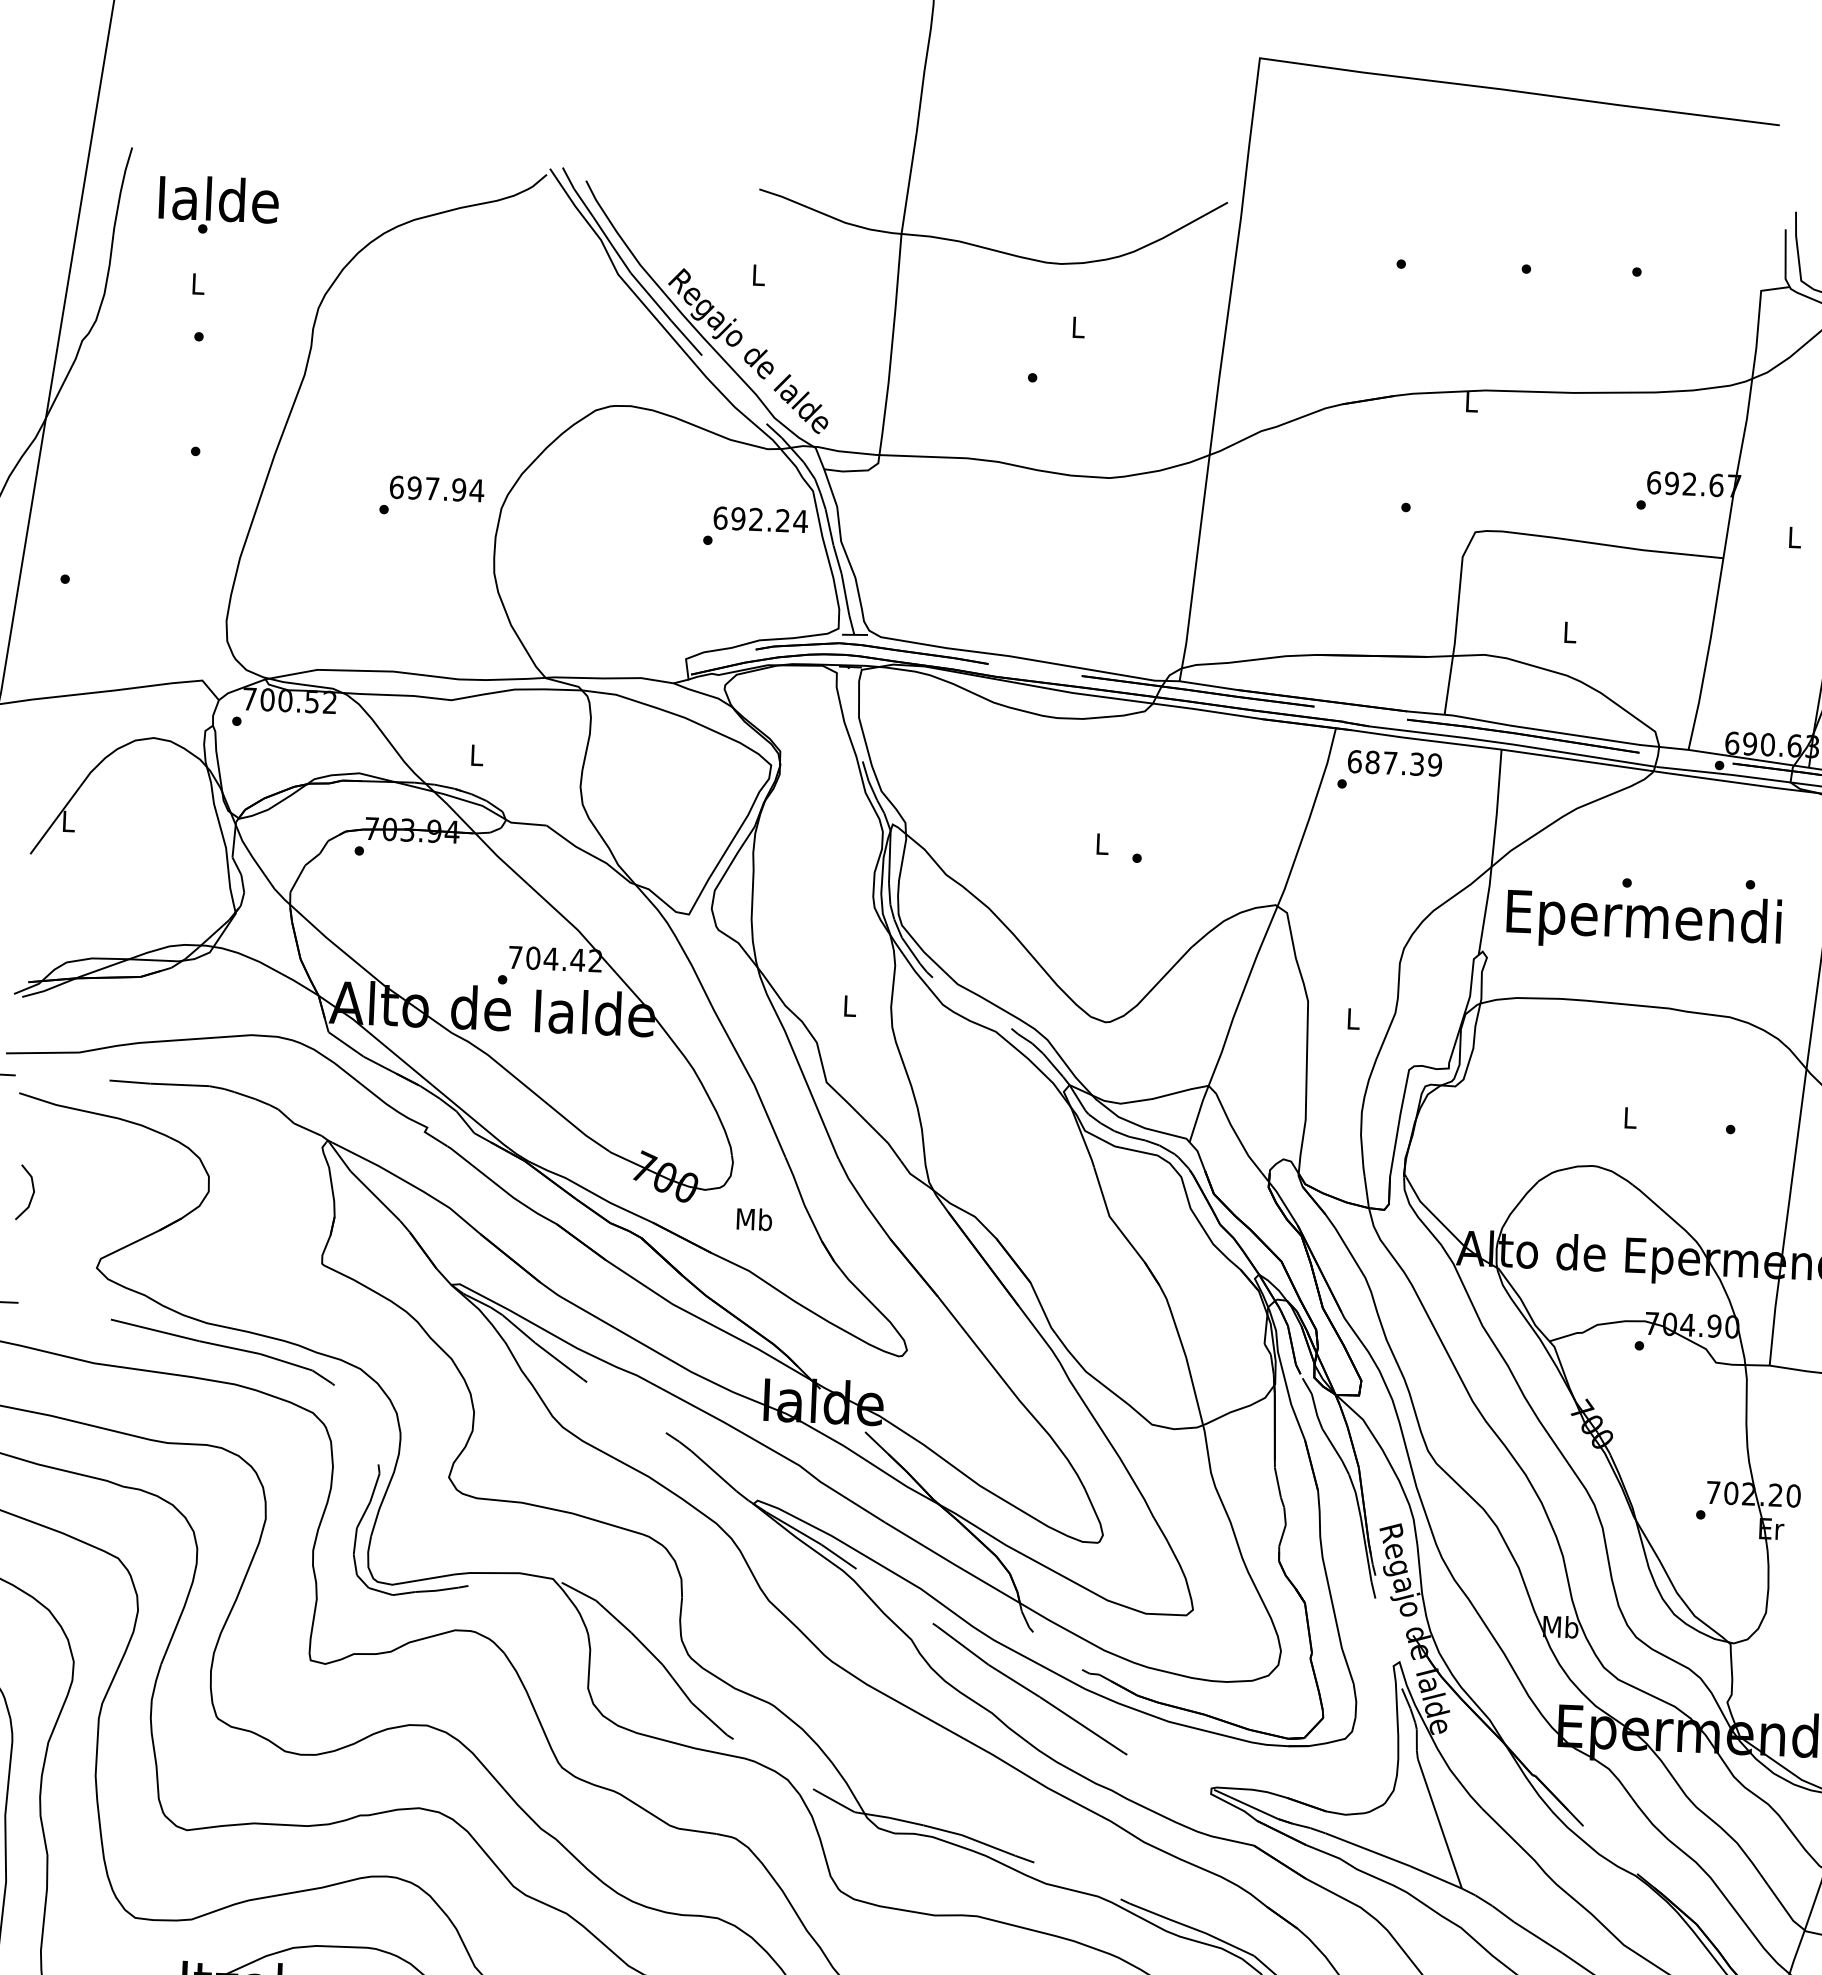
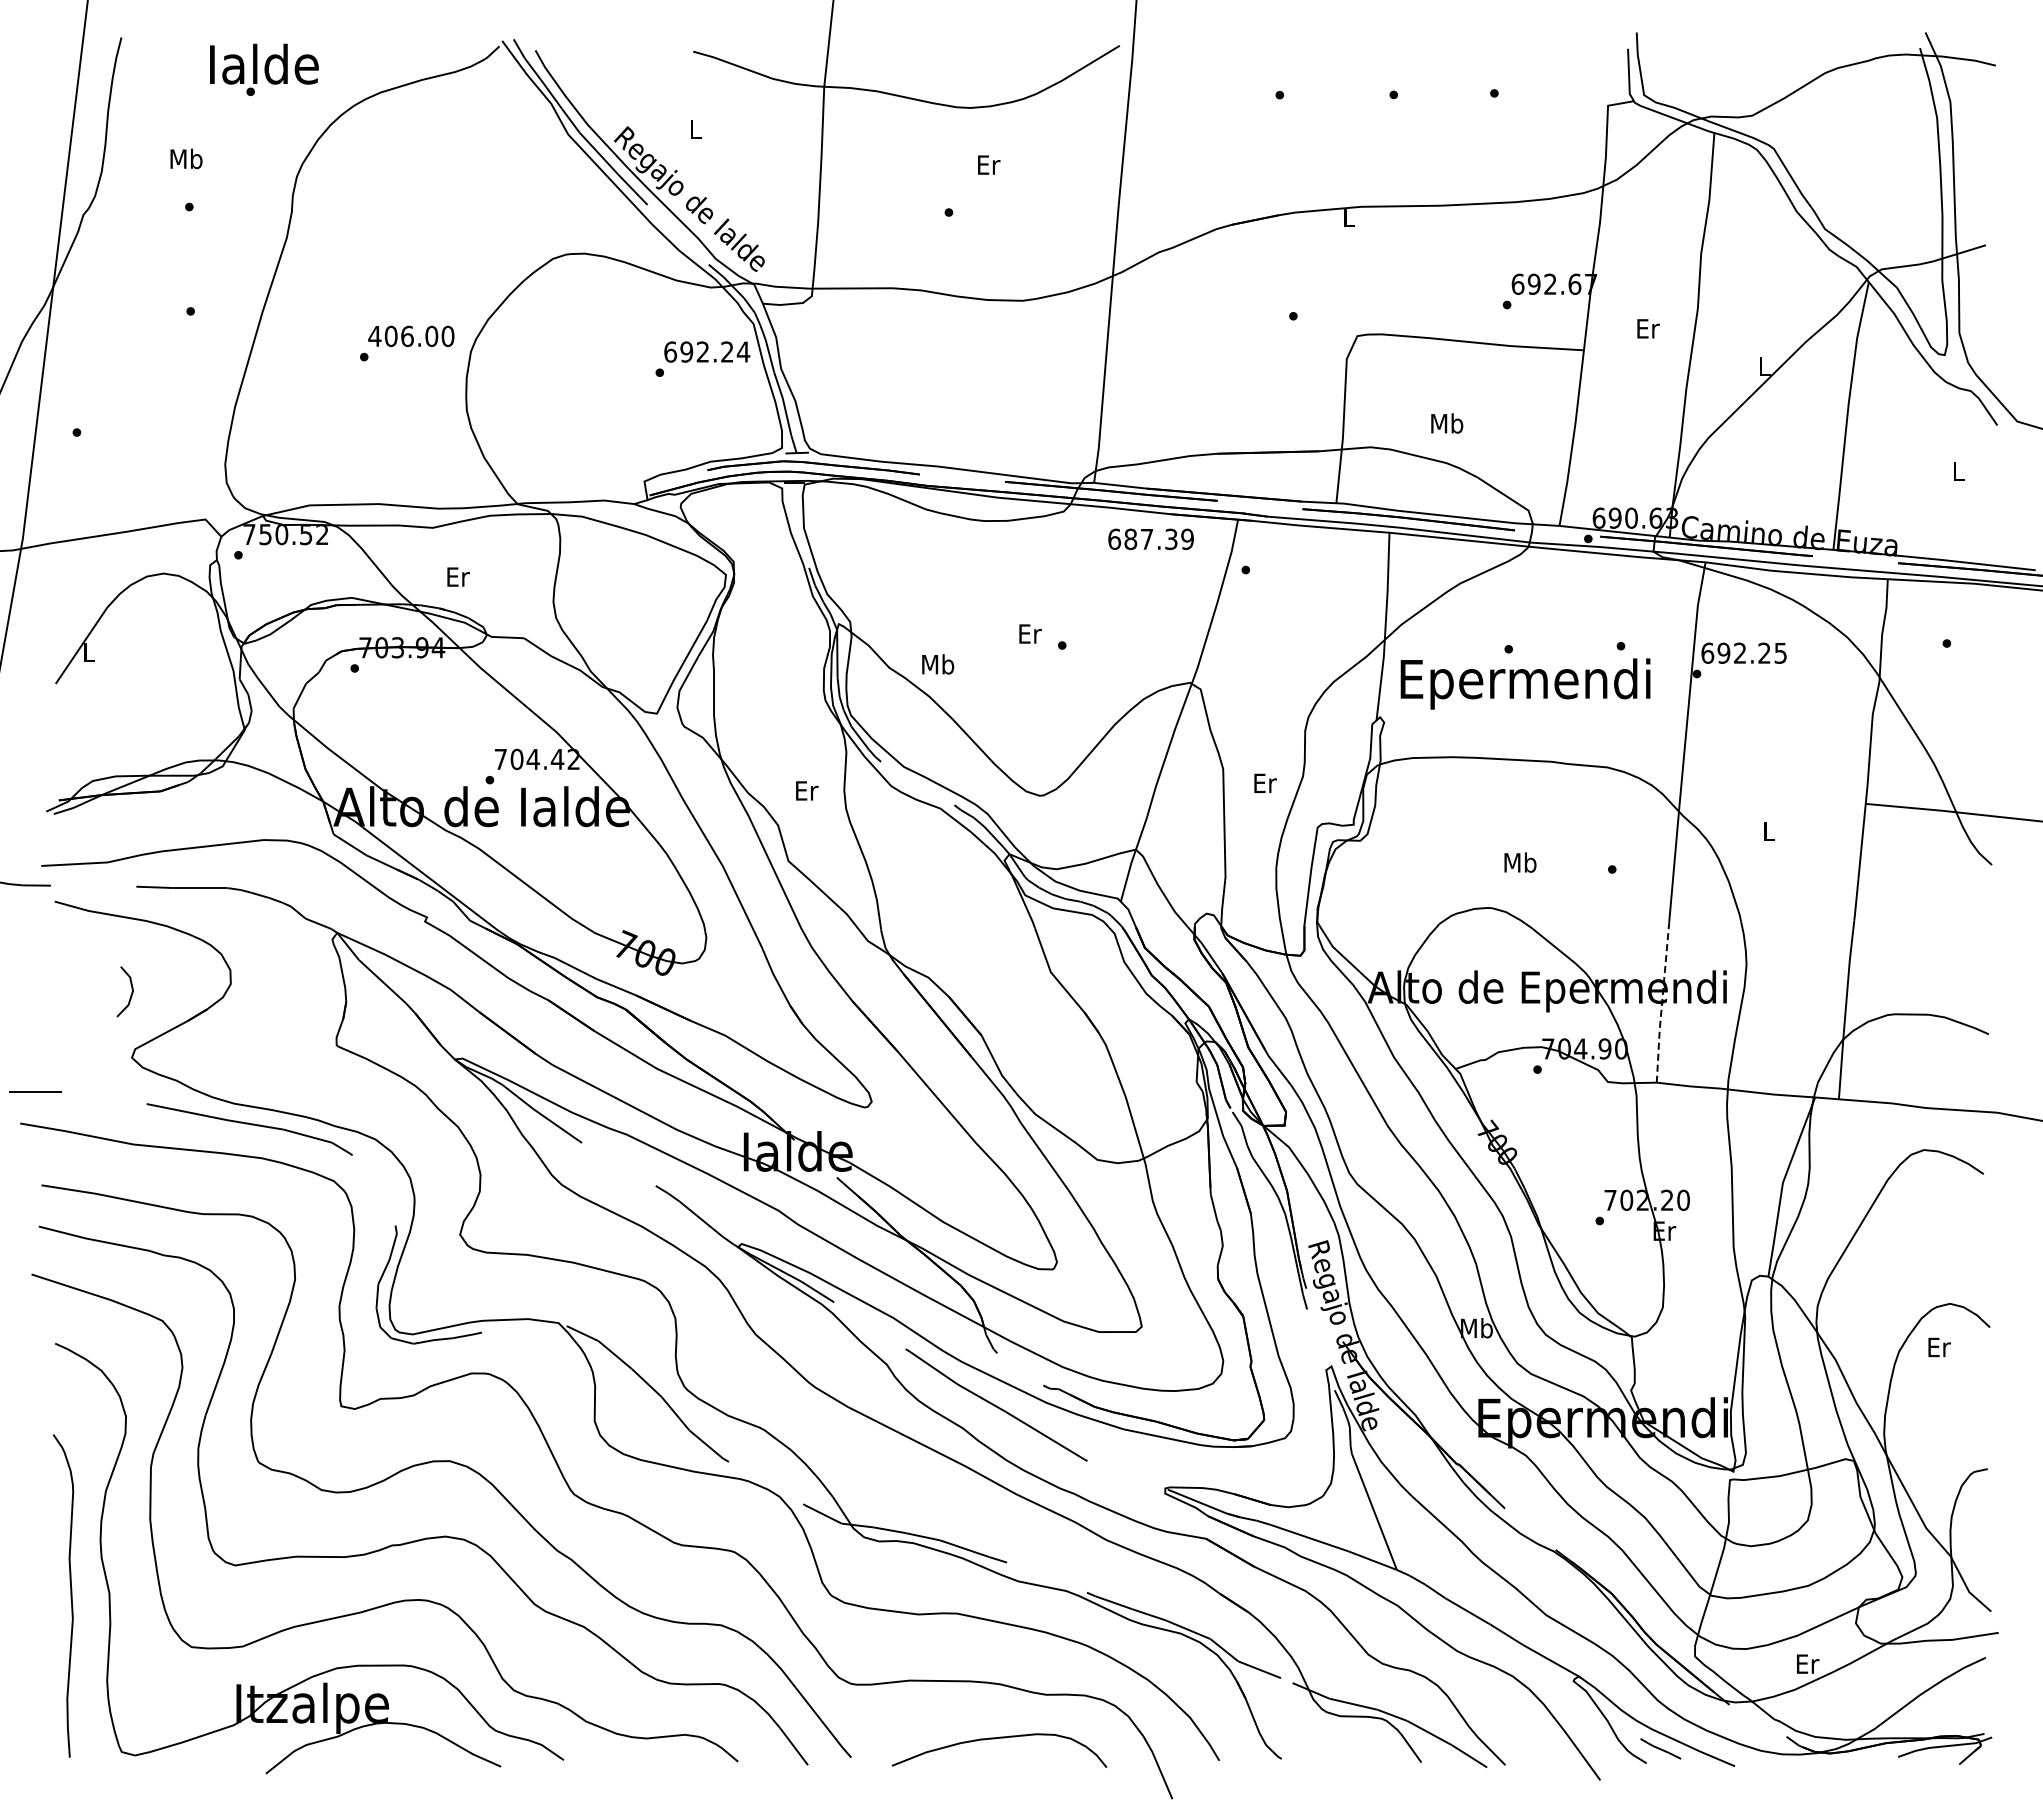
text: (218, 205) -> (264, 69), moved
text: (198, 283) -> (186, 158), L -> Mb
text: (1079, 326) -> (989, 164), L -> Er
text: (436, 489) -> (411, 336), 697.94 -> 406.00
text: (1795, 537) -> (1648, 328), L -> Er
text: (1570, 632) -> (1447, 423), L -> Mb
text: (267, 699) -> (265, 534), 700.52 -> 750.52
text: (477, 754) -> (458, 576), L -> Er
text: (1394, 762) -> (1150, 538), moved
text: (1102, 843) -> (1030, 633), L -> Er
text: (850, 1005) -> (807, 790), L -> Er
text: (1353, 1019) -> (1265, 783), L -> Er
text: (1630, 1117) -> (1520, 862), L -> Mb
line: (32, 1192) -> (131, 991), moved
text: (754, 1219) -> (938, 664), moved
line: (1779, 1278) -> (1662, 1003), solid -> dashed

